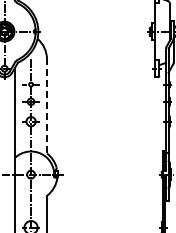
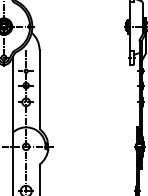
line: (46, 105) -> (39, 88), dashed -> solid

